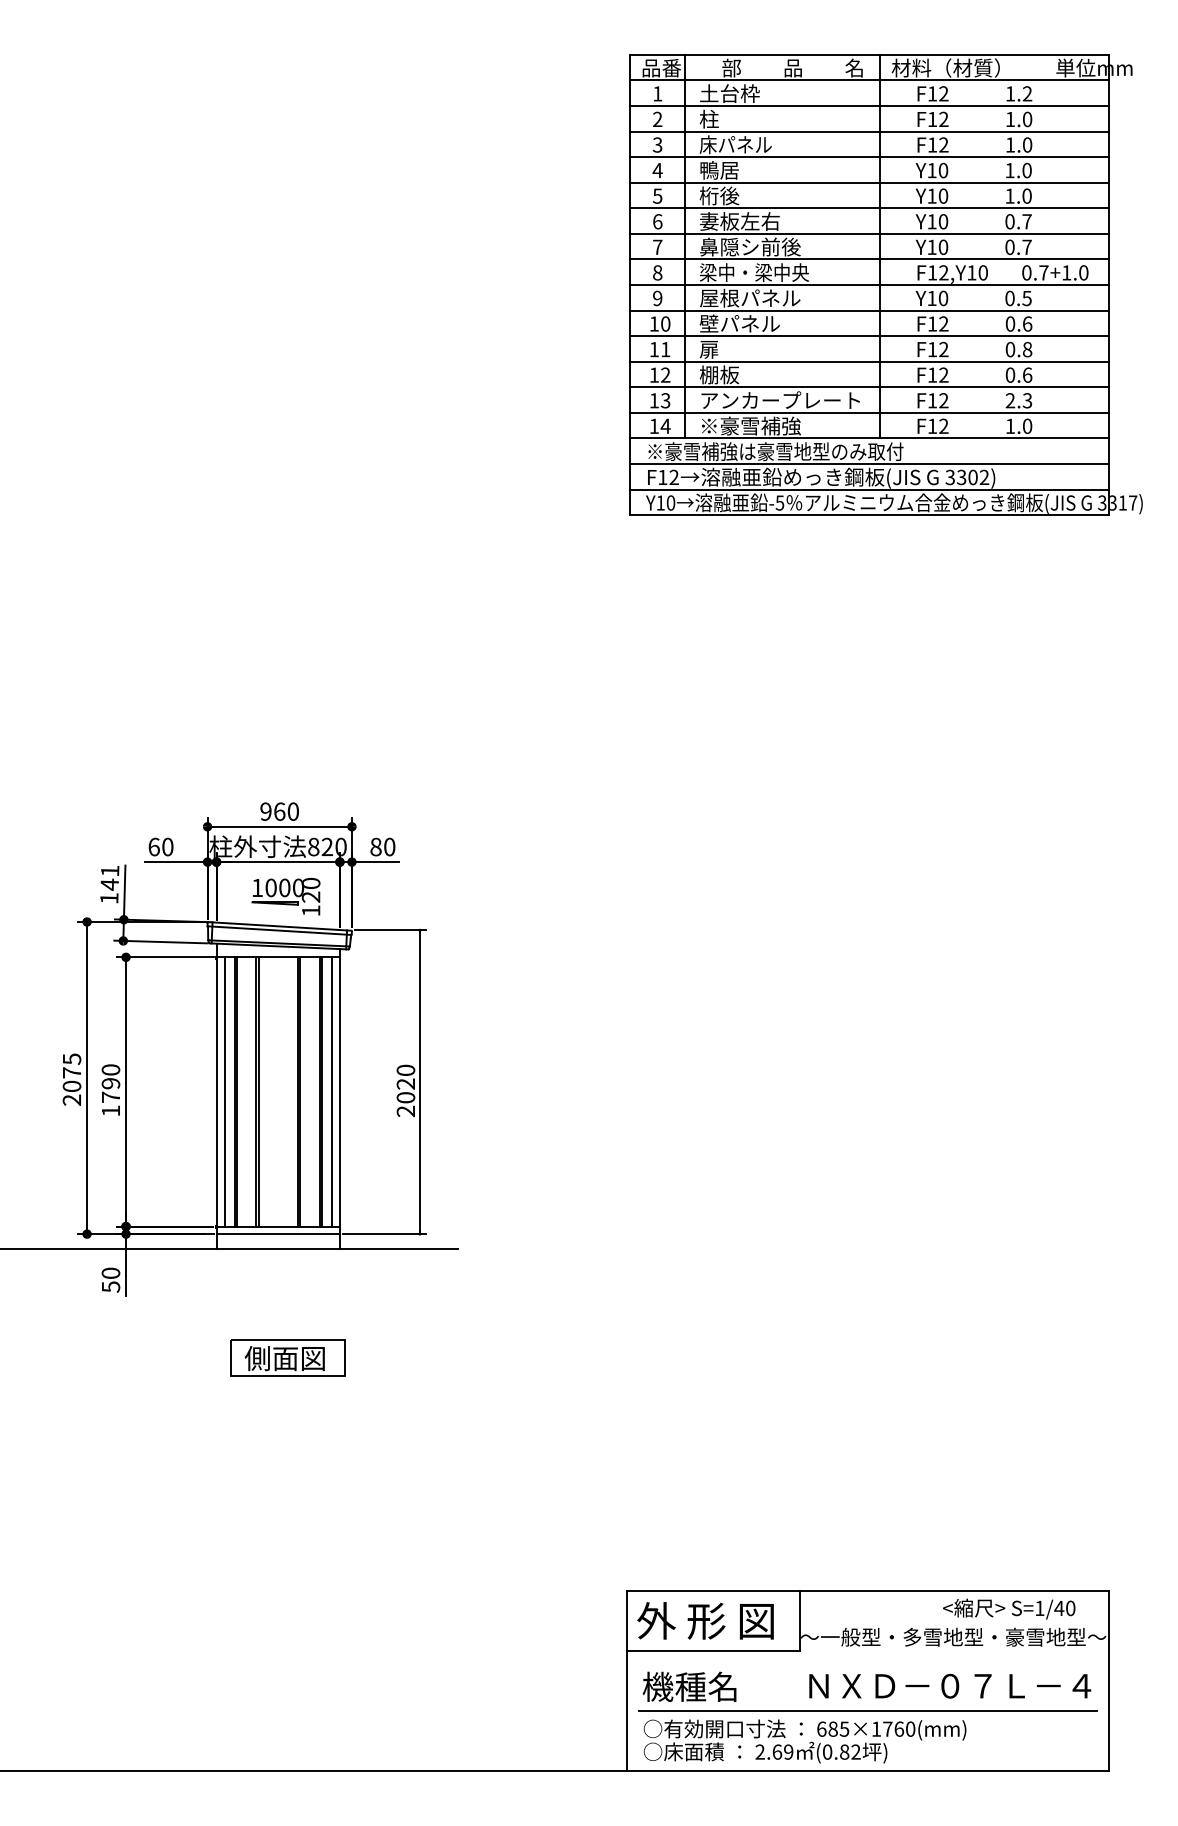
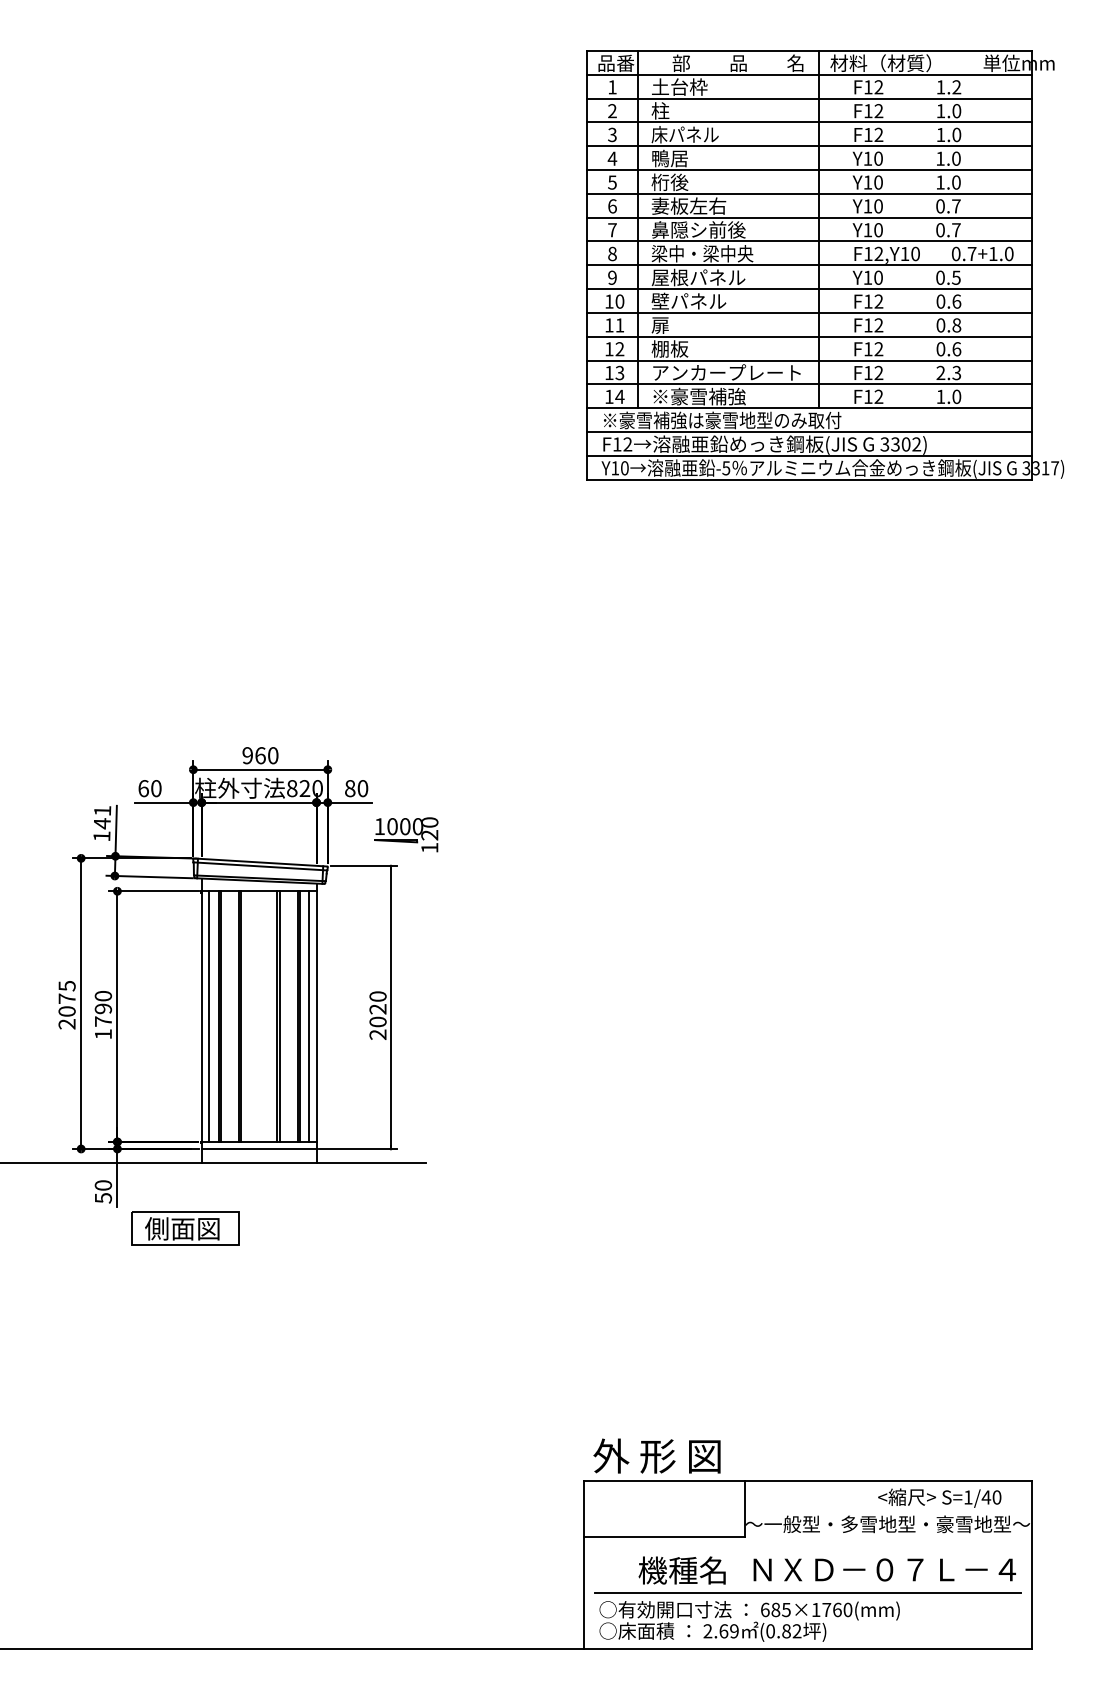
part: (286, 896) -> (406, 834), moved
part: (288, 1358) -> (185, 1228), moved
text: (704, 1620) -> (656, 1455), moved
text: (688, 1686) -> (681, 1570), moved

